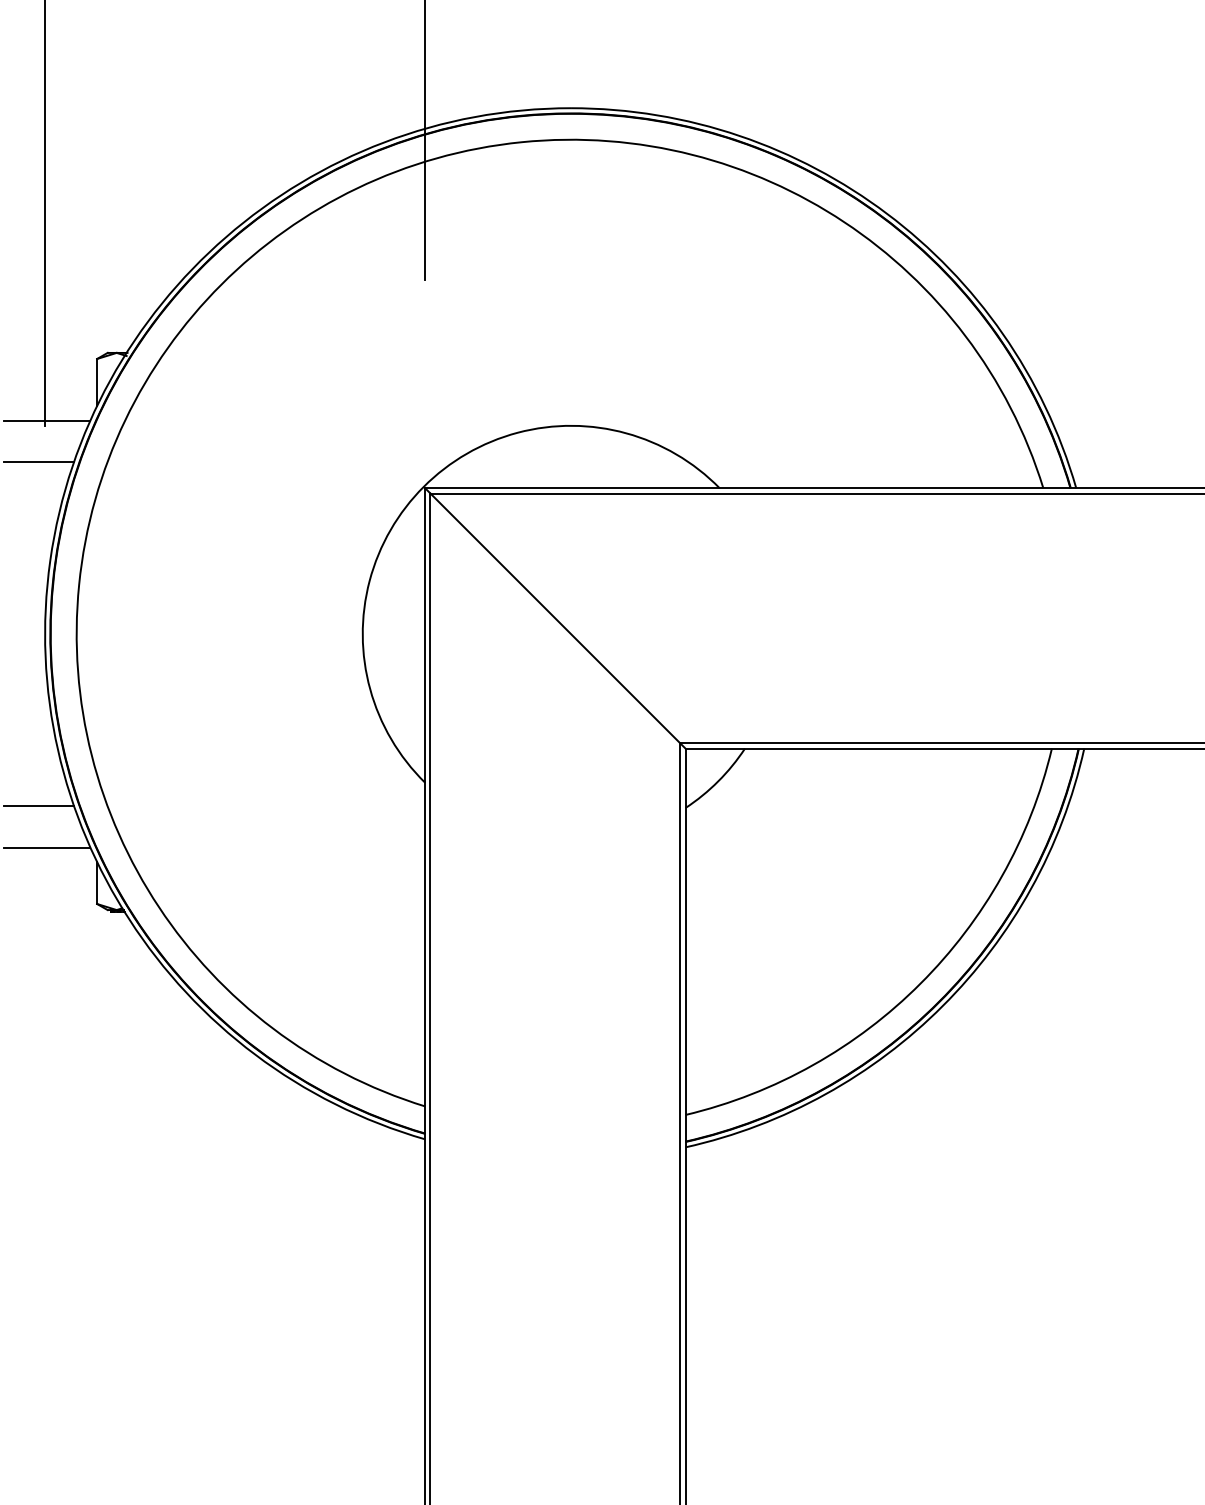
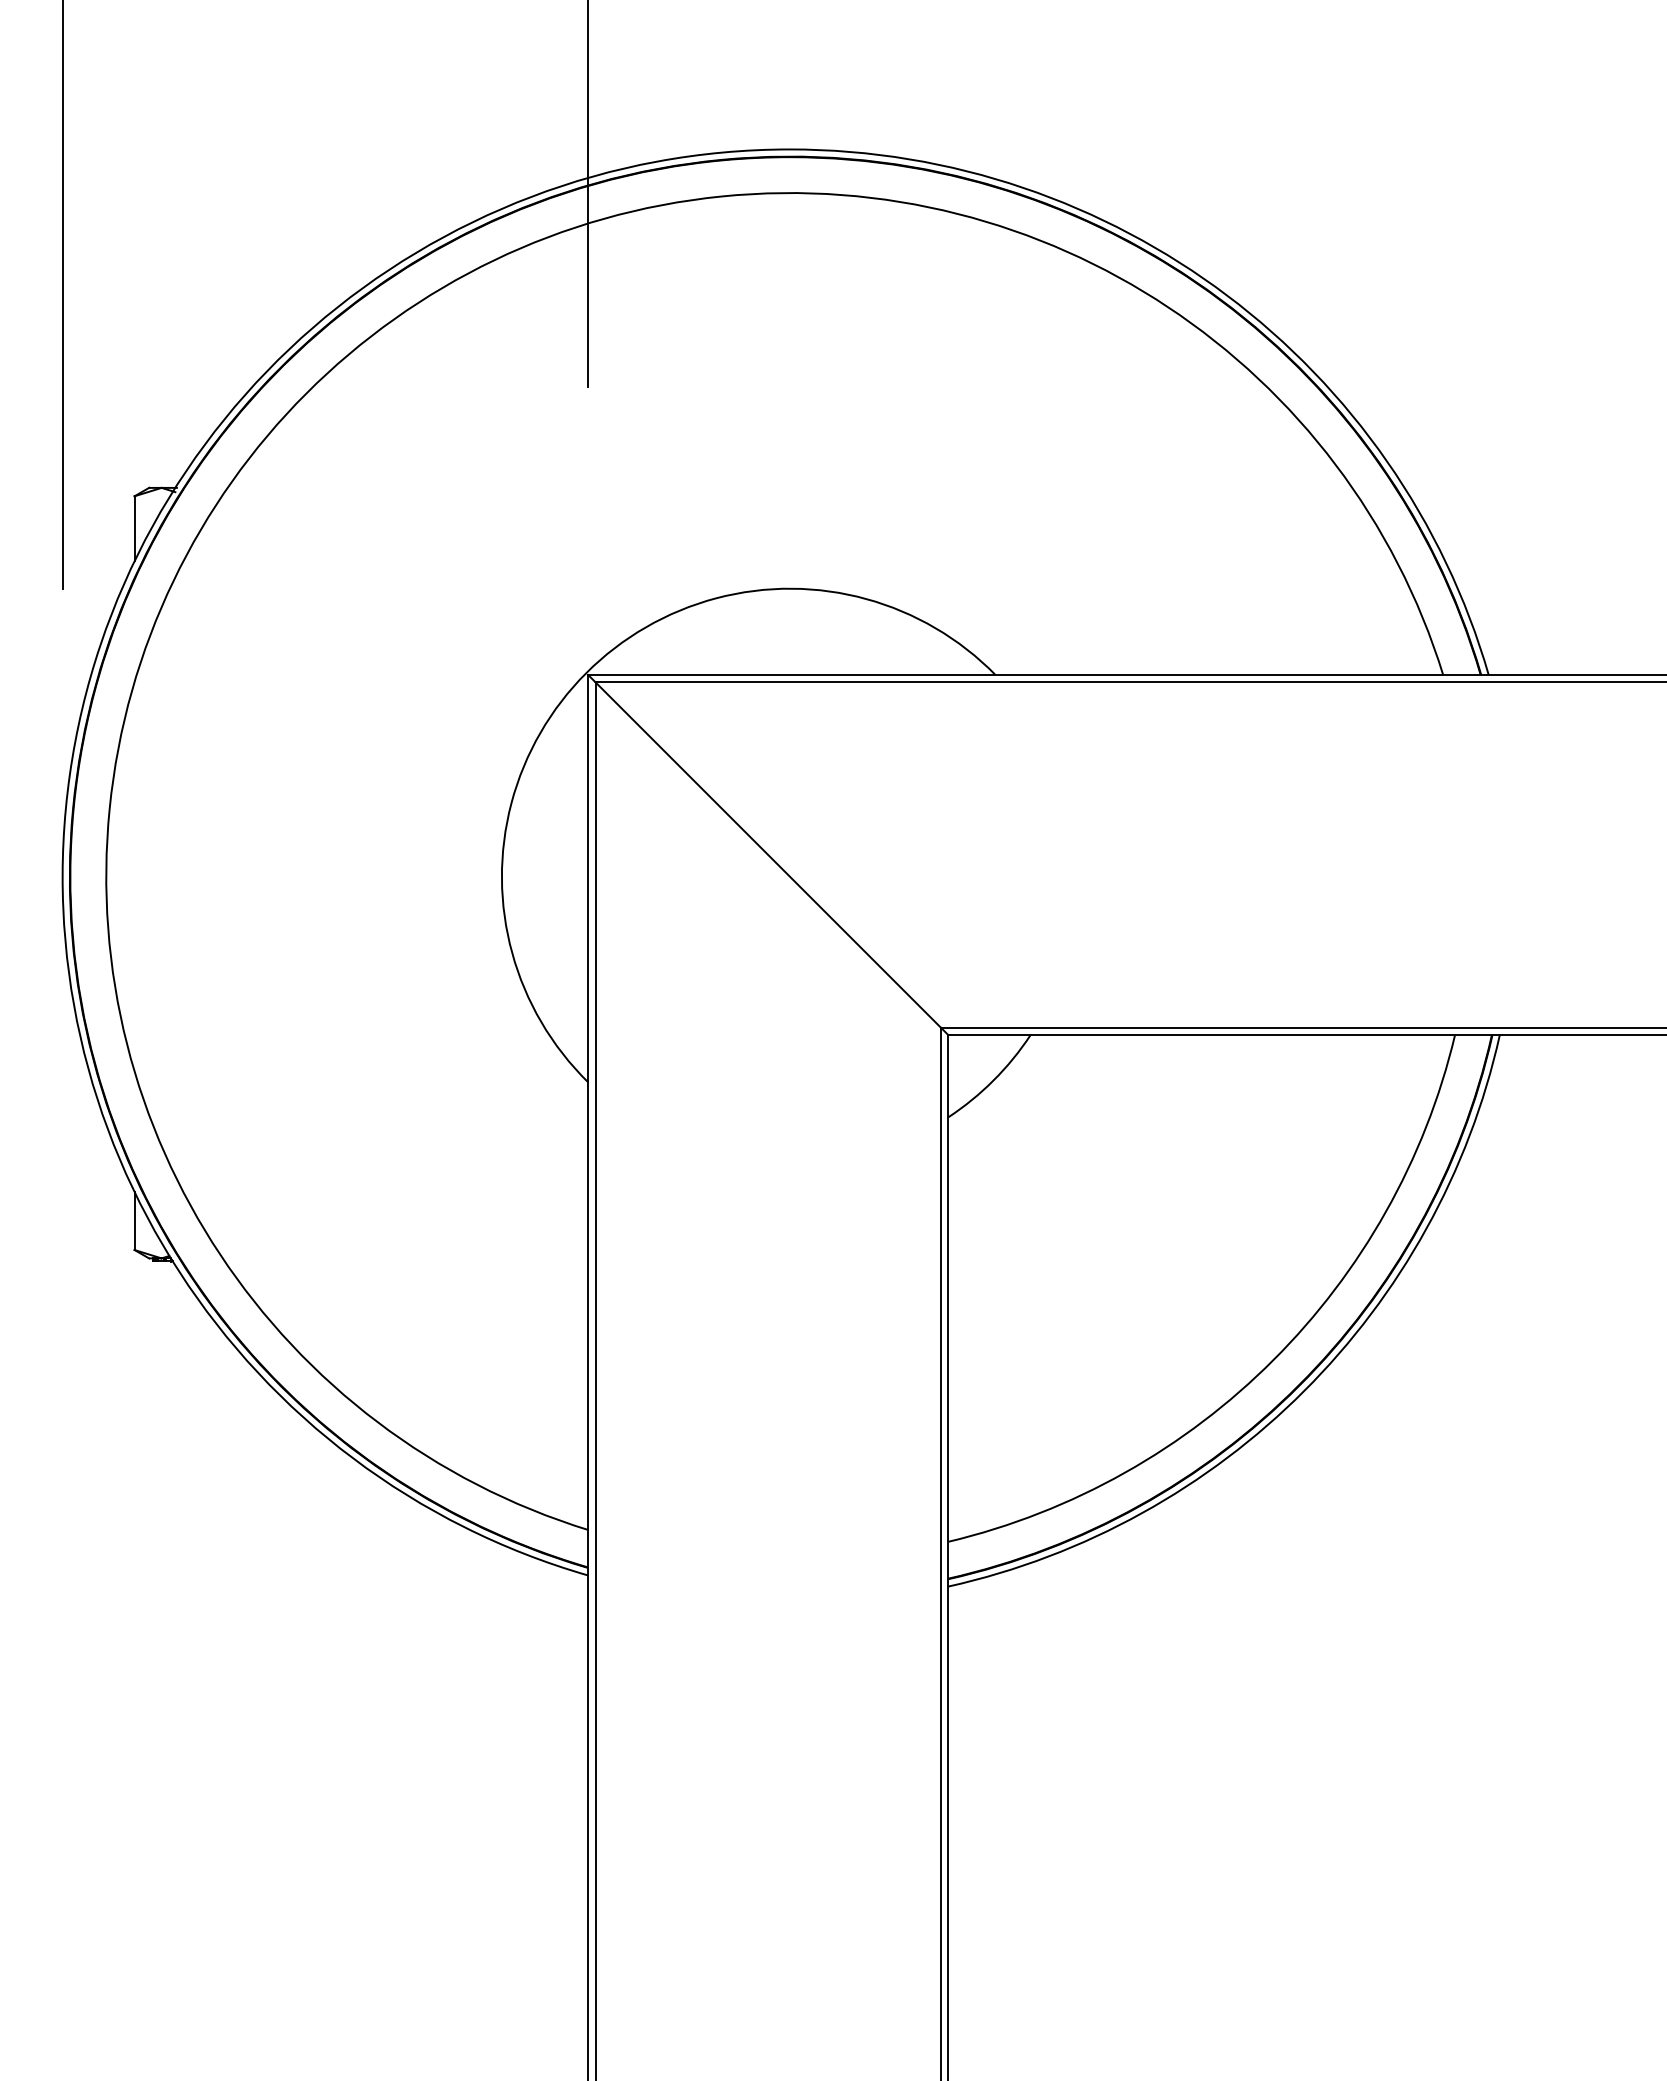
line: (47, 420) -> (65, 581), removed
line: (39, 462) -> (54, 639), removed
line: (39, 805) -> (54, 1113), removed
line: (47, 847) -> (65, 1171), removed

